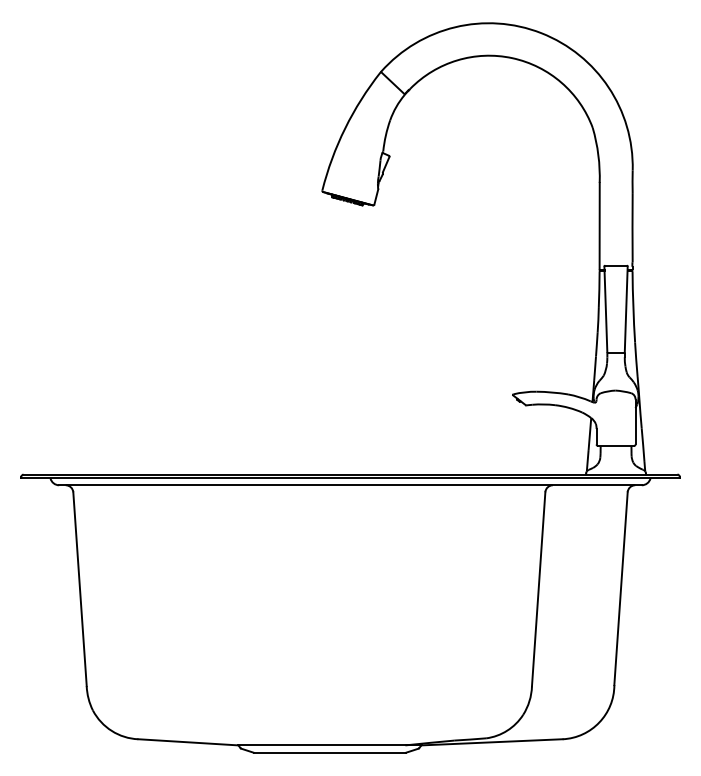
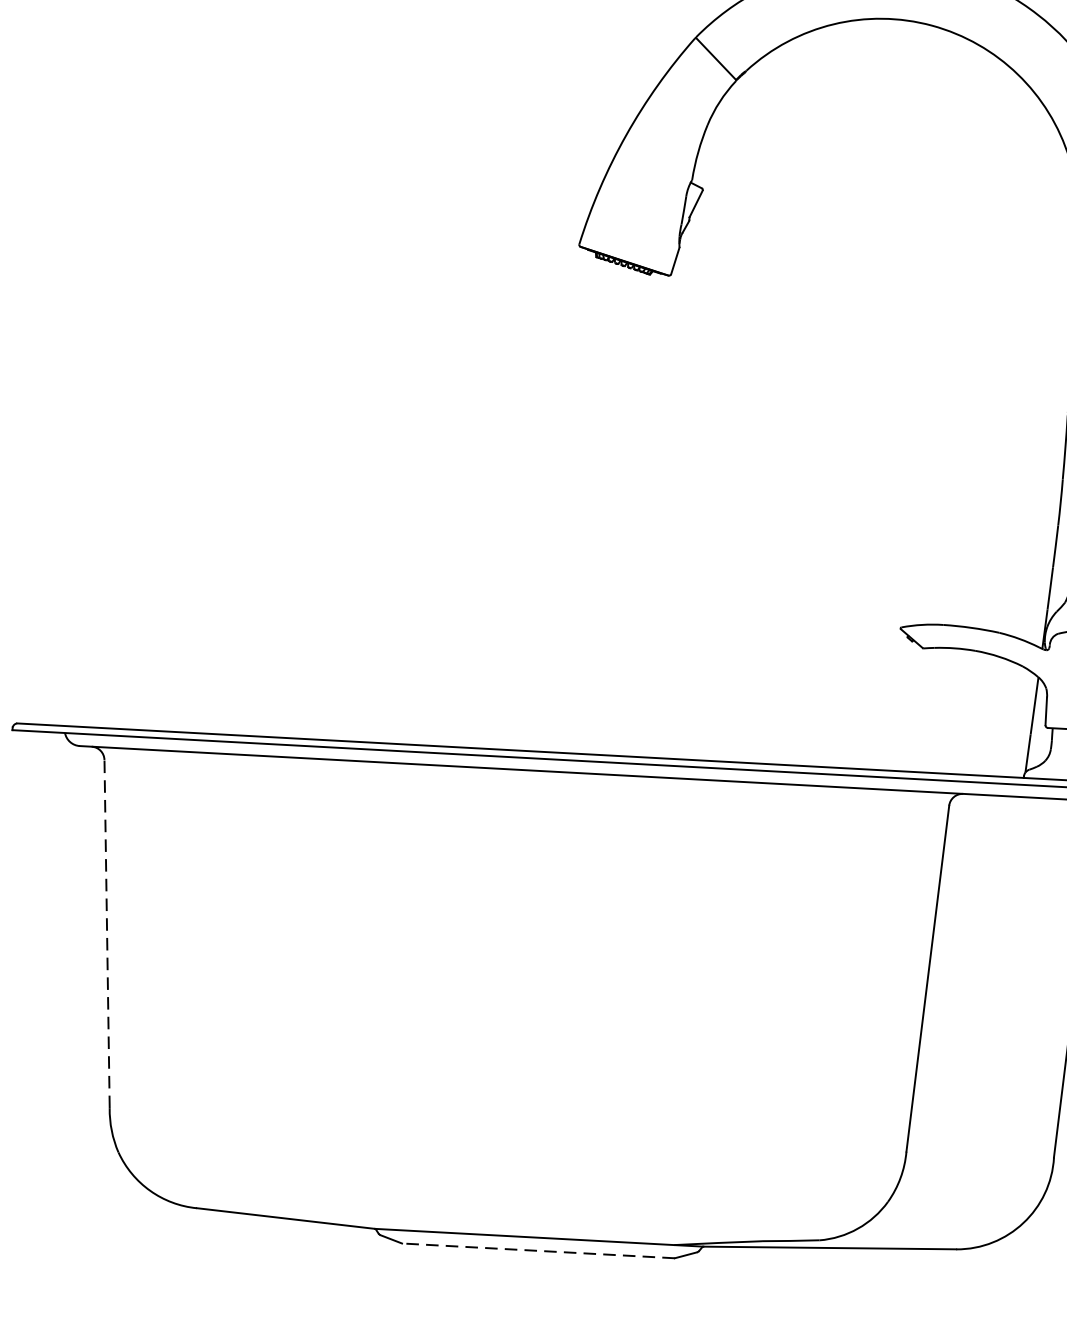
line: (79, 588) -> (106, 932), solid -> dashed
line: (329, 752) -> (537, 1250), solid -> dashed

